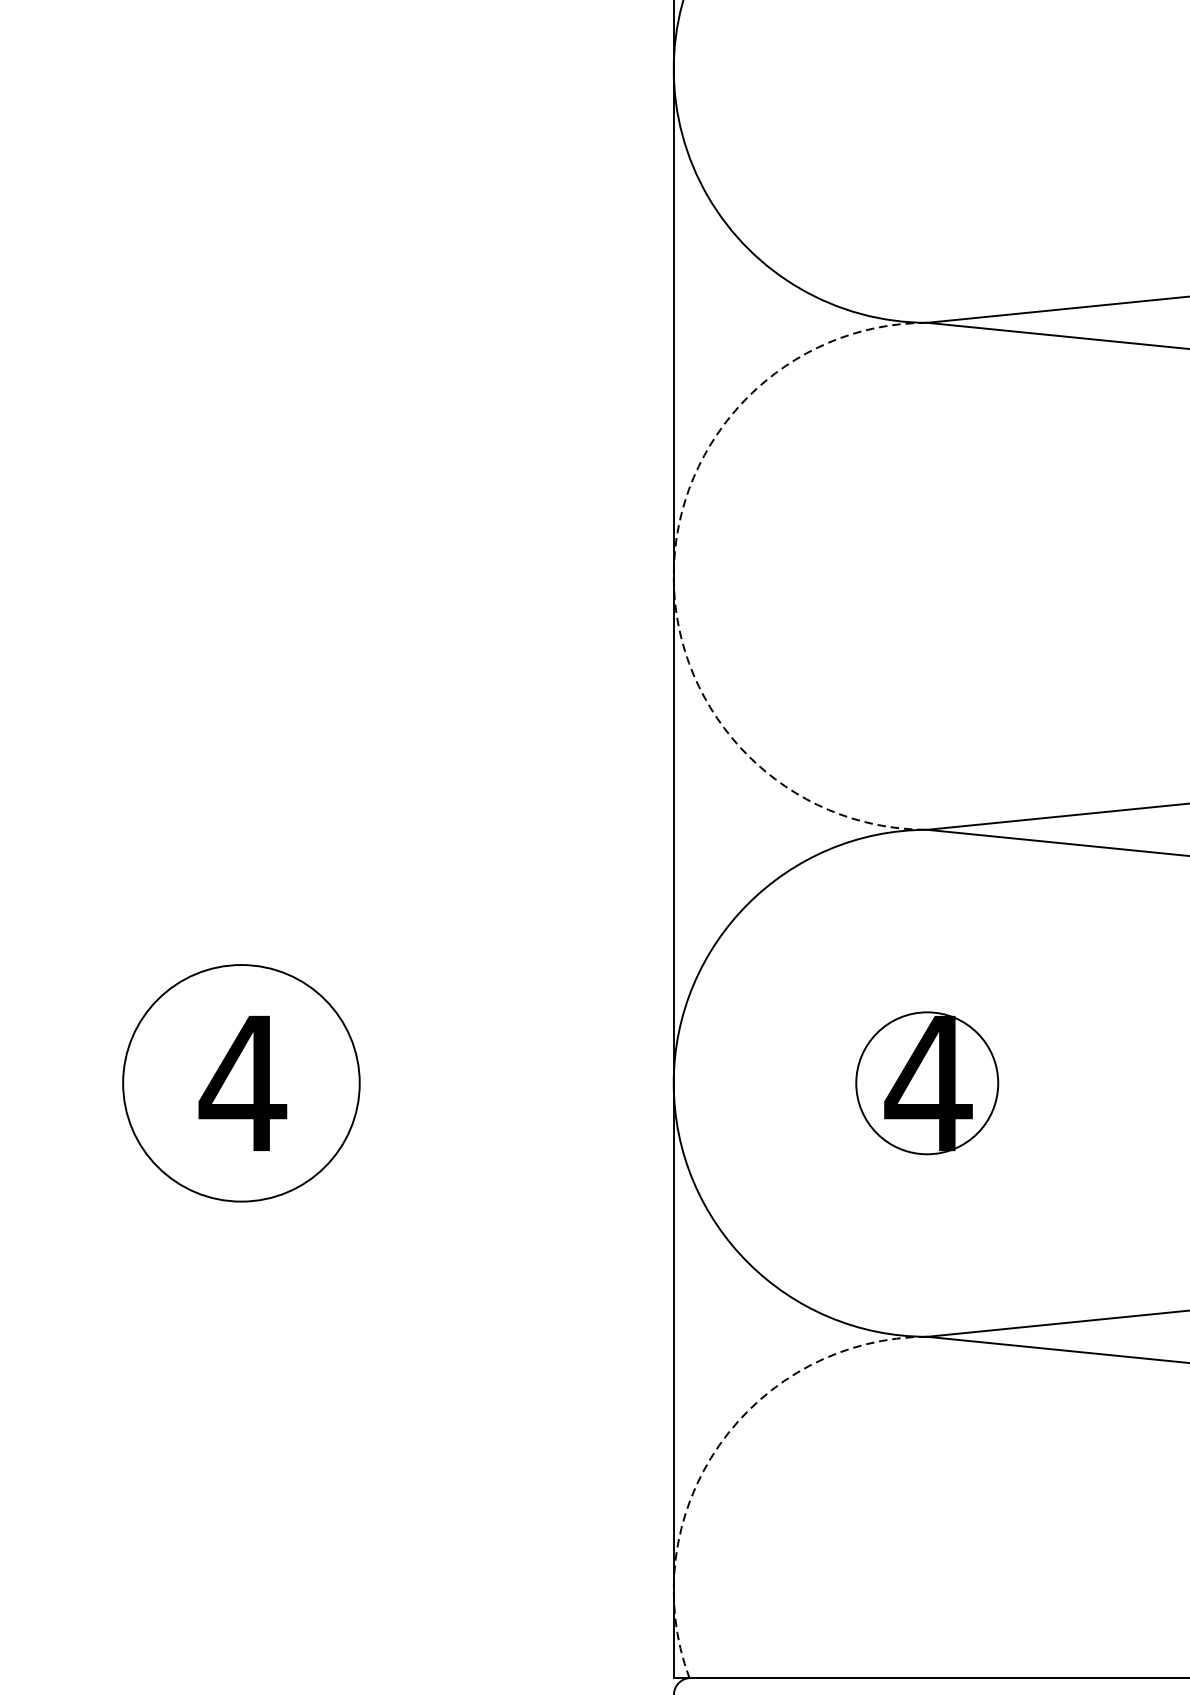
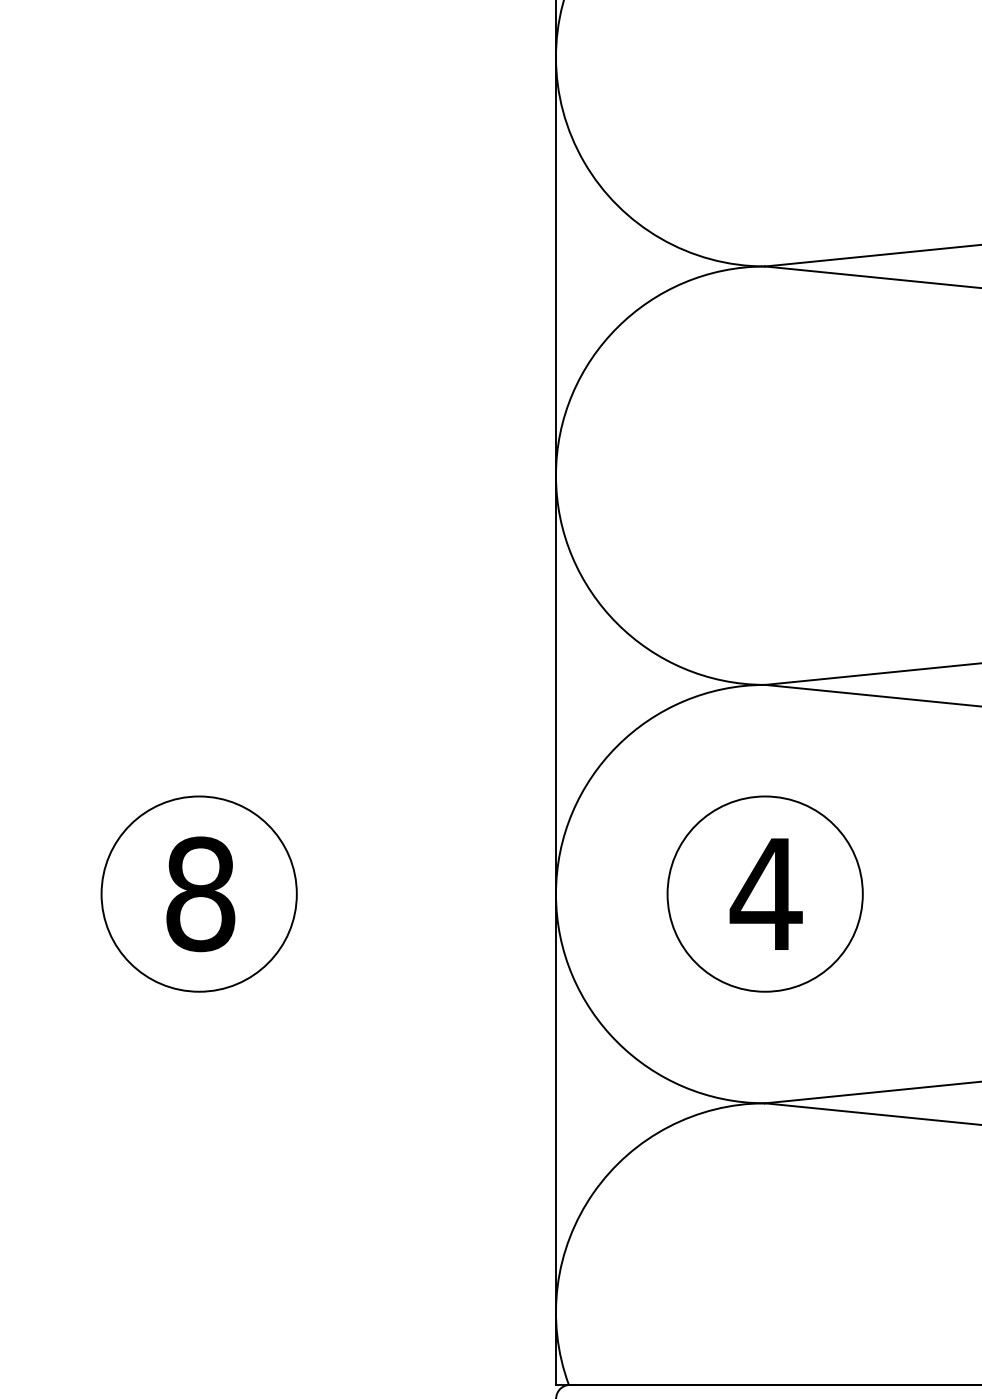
arc: (673, 576) -> (555, 475), dashed -> solid
circle: (926, 1082) -> (764, 893), size x1.67
text: (241, 1083) -> (199, 894), 4 -> 8
arc: (719, 1444) -> (593, 1192), dashed -> solid

